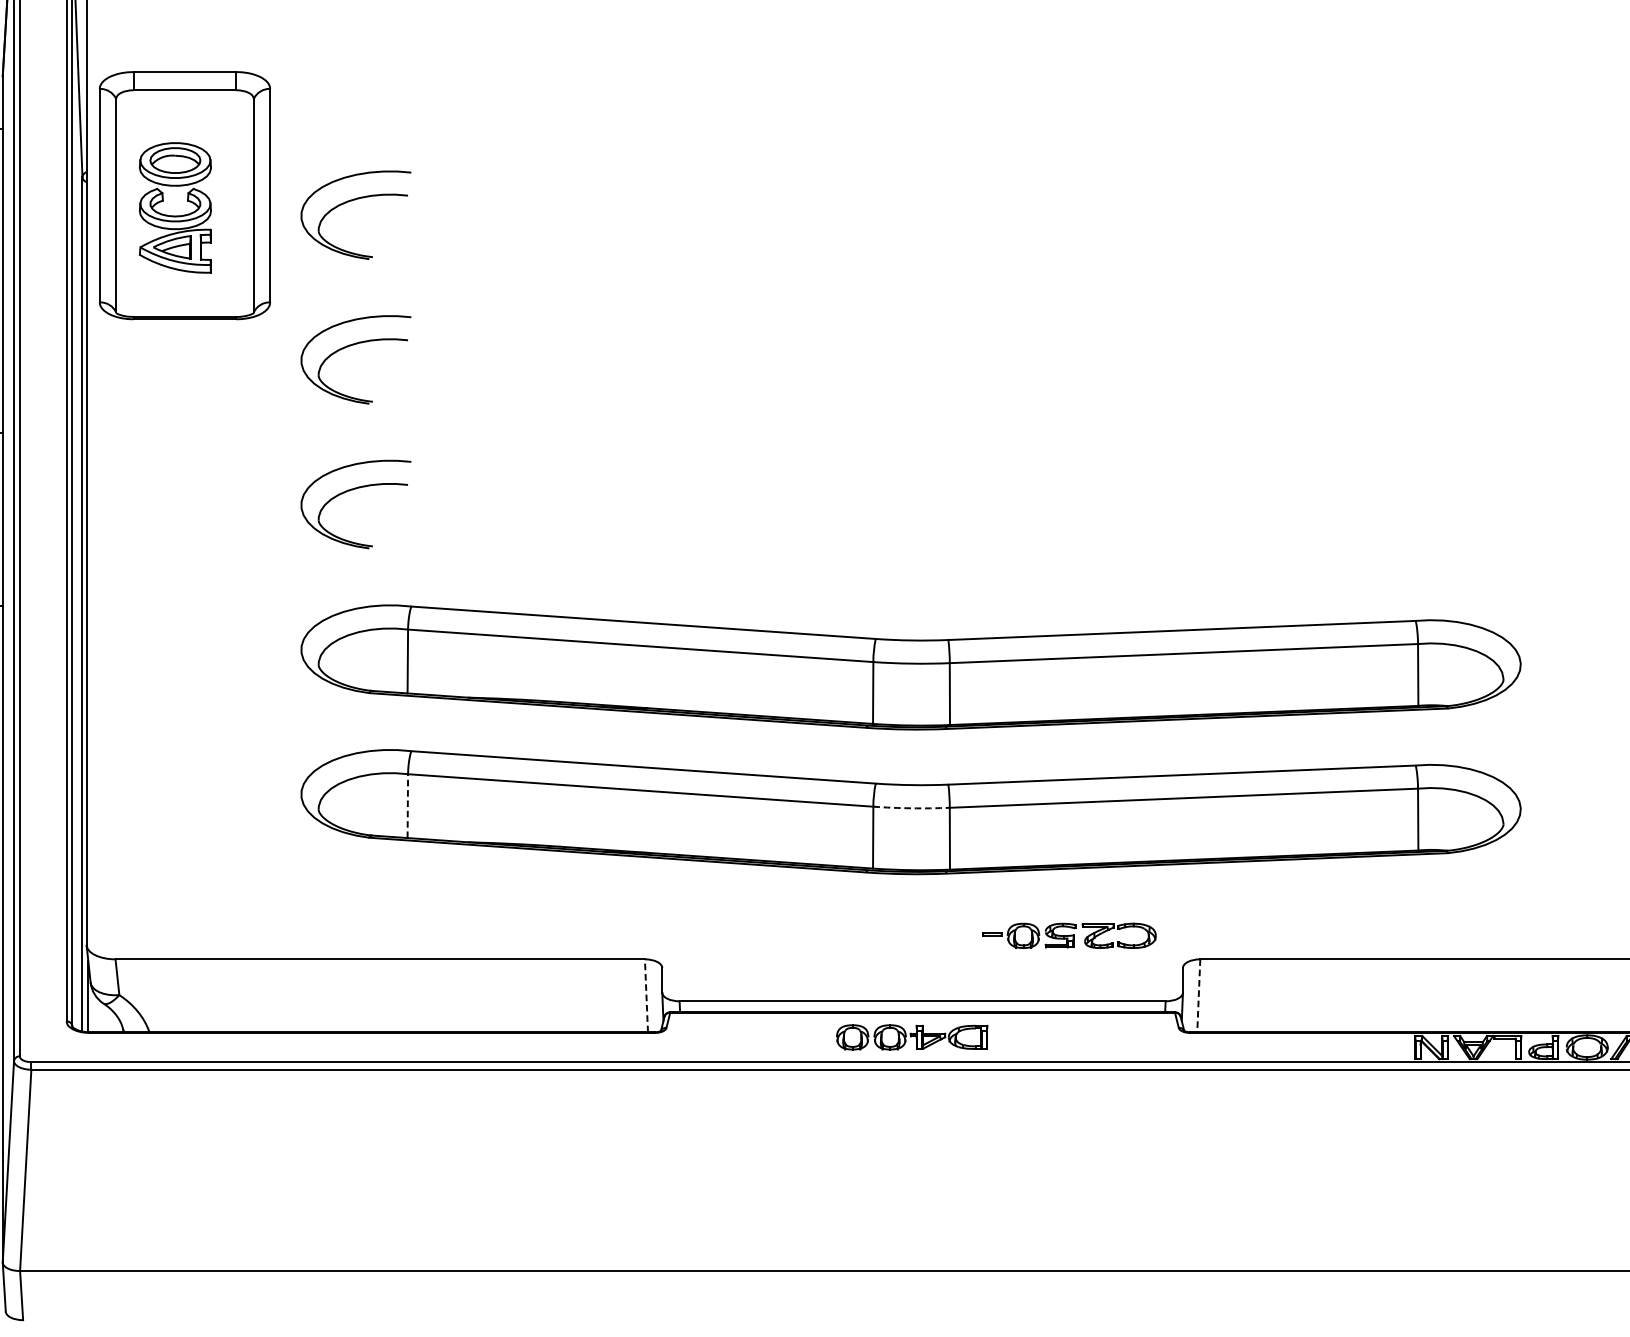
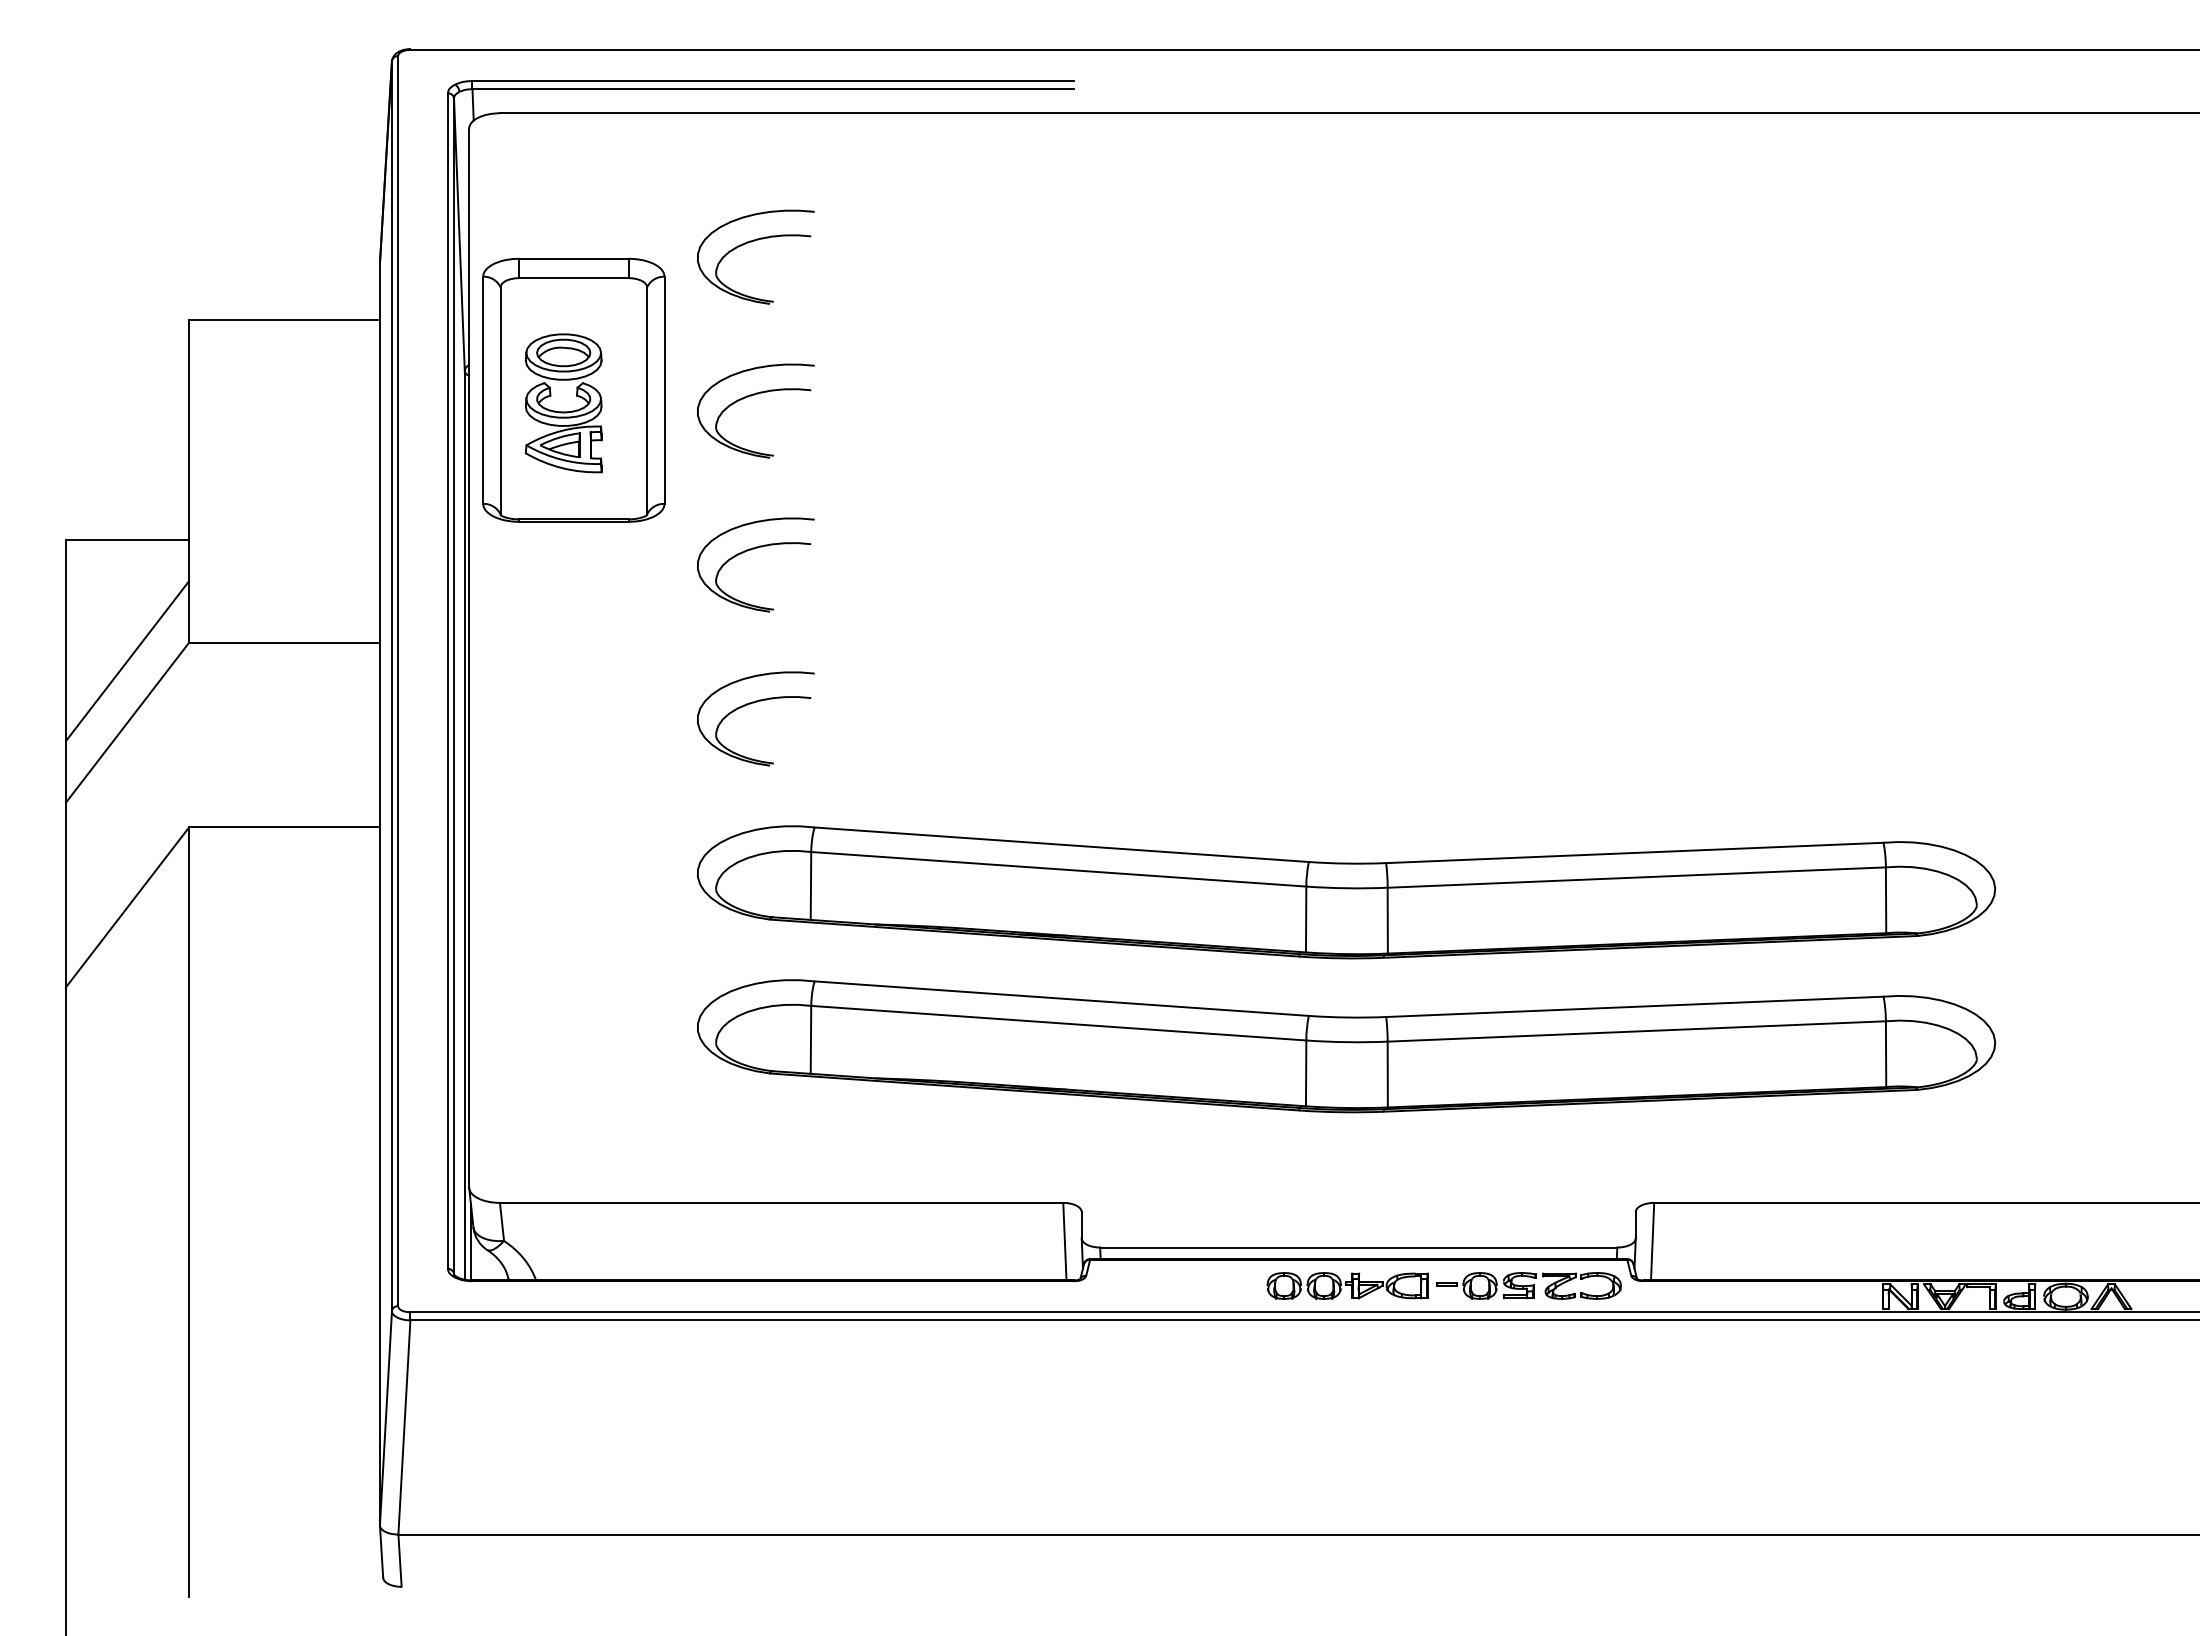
part: (351, 56) -> (751, 242), added
line: (407, 805) -> (810, 1039), dashed -> solid
arc: (911, 808) -> (1346, 1042), dashed -> solid
part: (1068, 935) -> (1528, 1285), moved
line: (646, 995) -> (1064, 1241), dashed -> solid
line: (1198, 995) -> (1652, 1241), dashed -> solid

